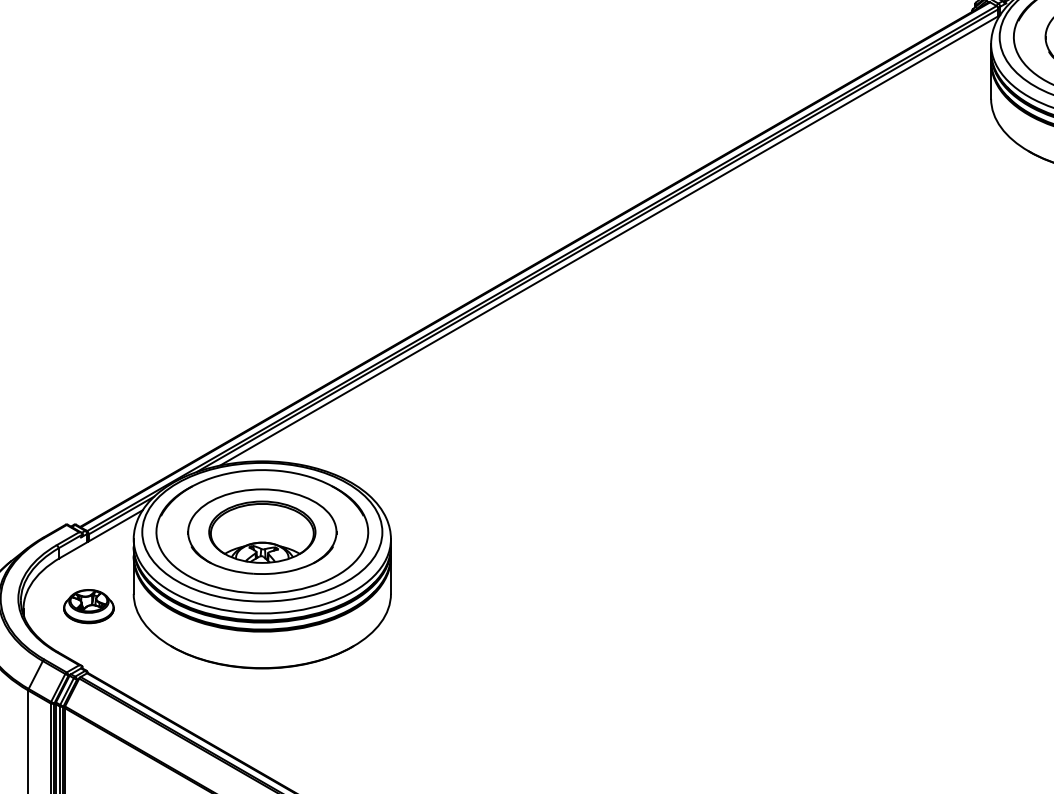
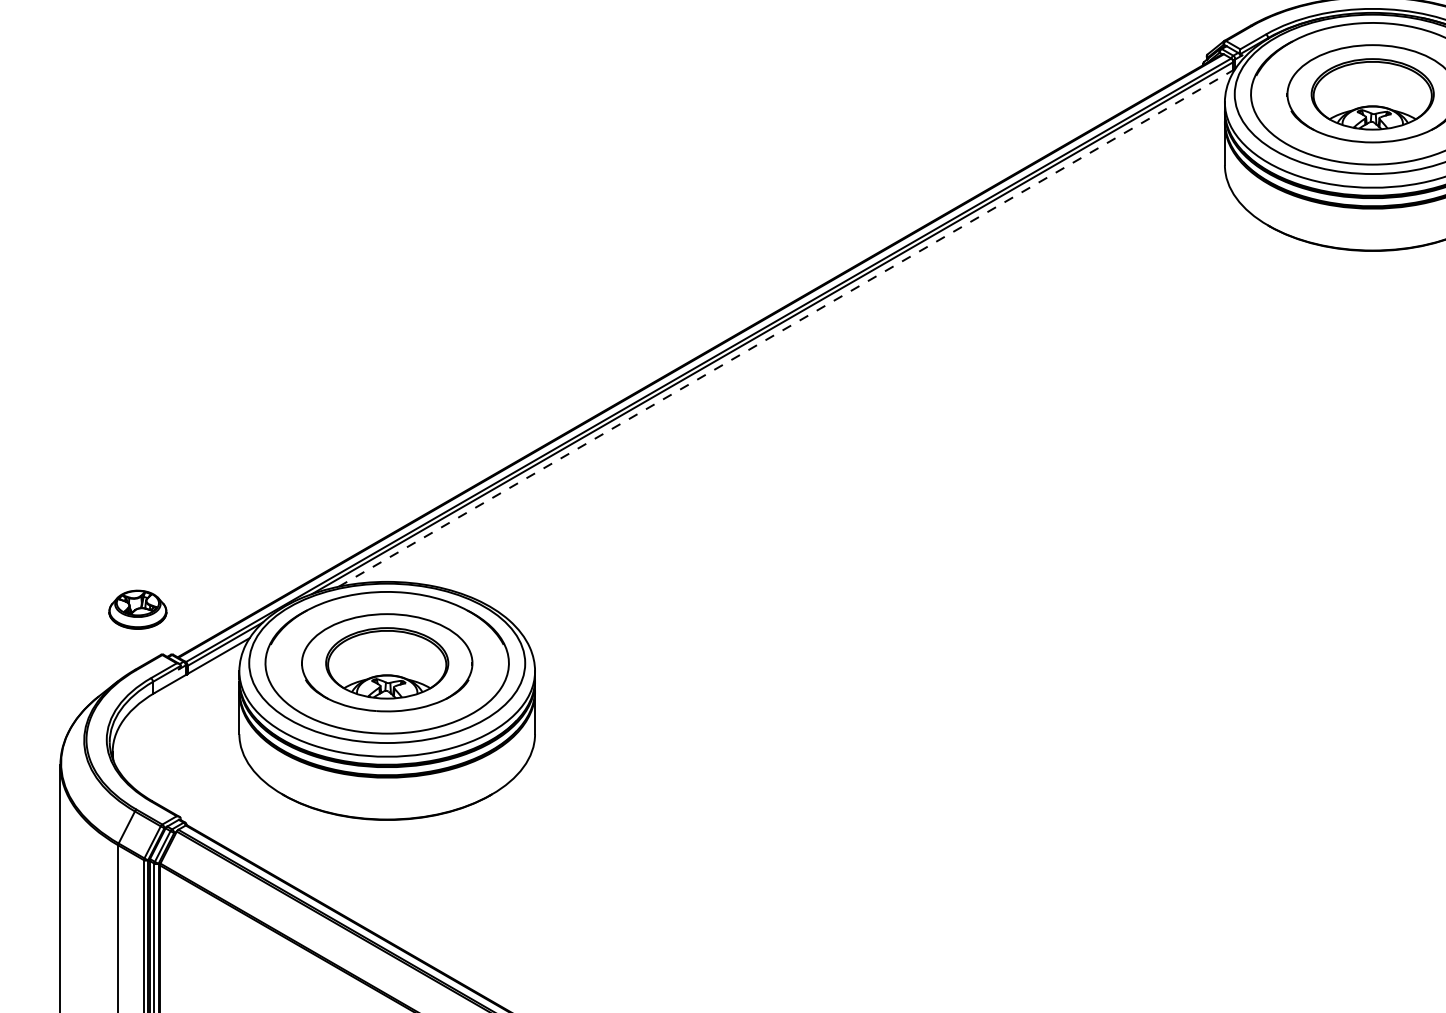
line: (609, 240) -> (786, 327), solid -> dashed
part: (88, 606) -> (137, 609), moved

